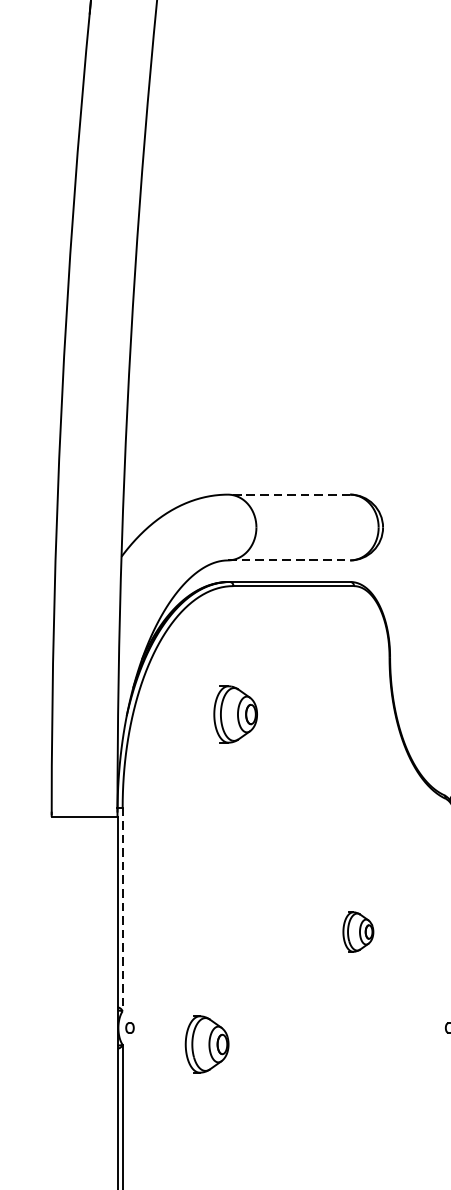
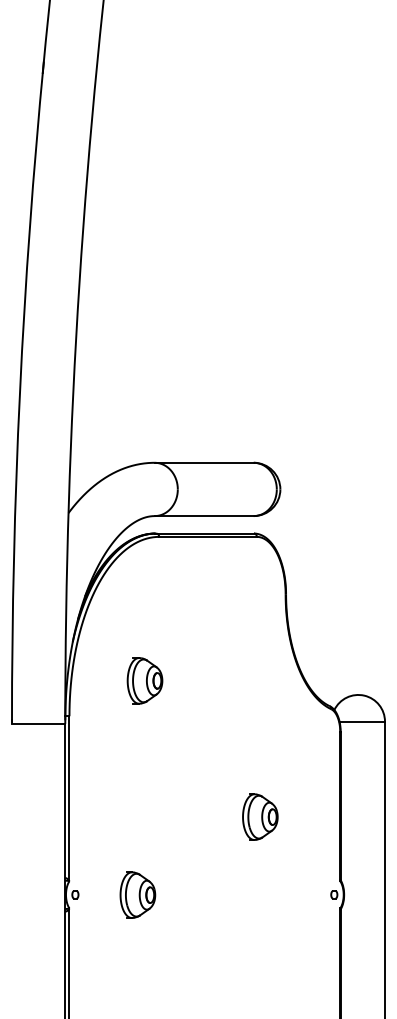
line: (288, 494) -> (203, 462), dashed -> solid
line: (289, 560) -> (204, 516), dashed -> solid
part: (235, 714) -> (144, 680), moved
line: (122, 910) -> (69, 799), dashed -> solid
part: (358, 931) -> (260, 816), size x1.43
part: (206, 1043) -> (137, 894), moved

